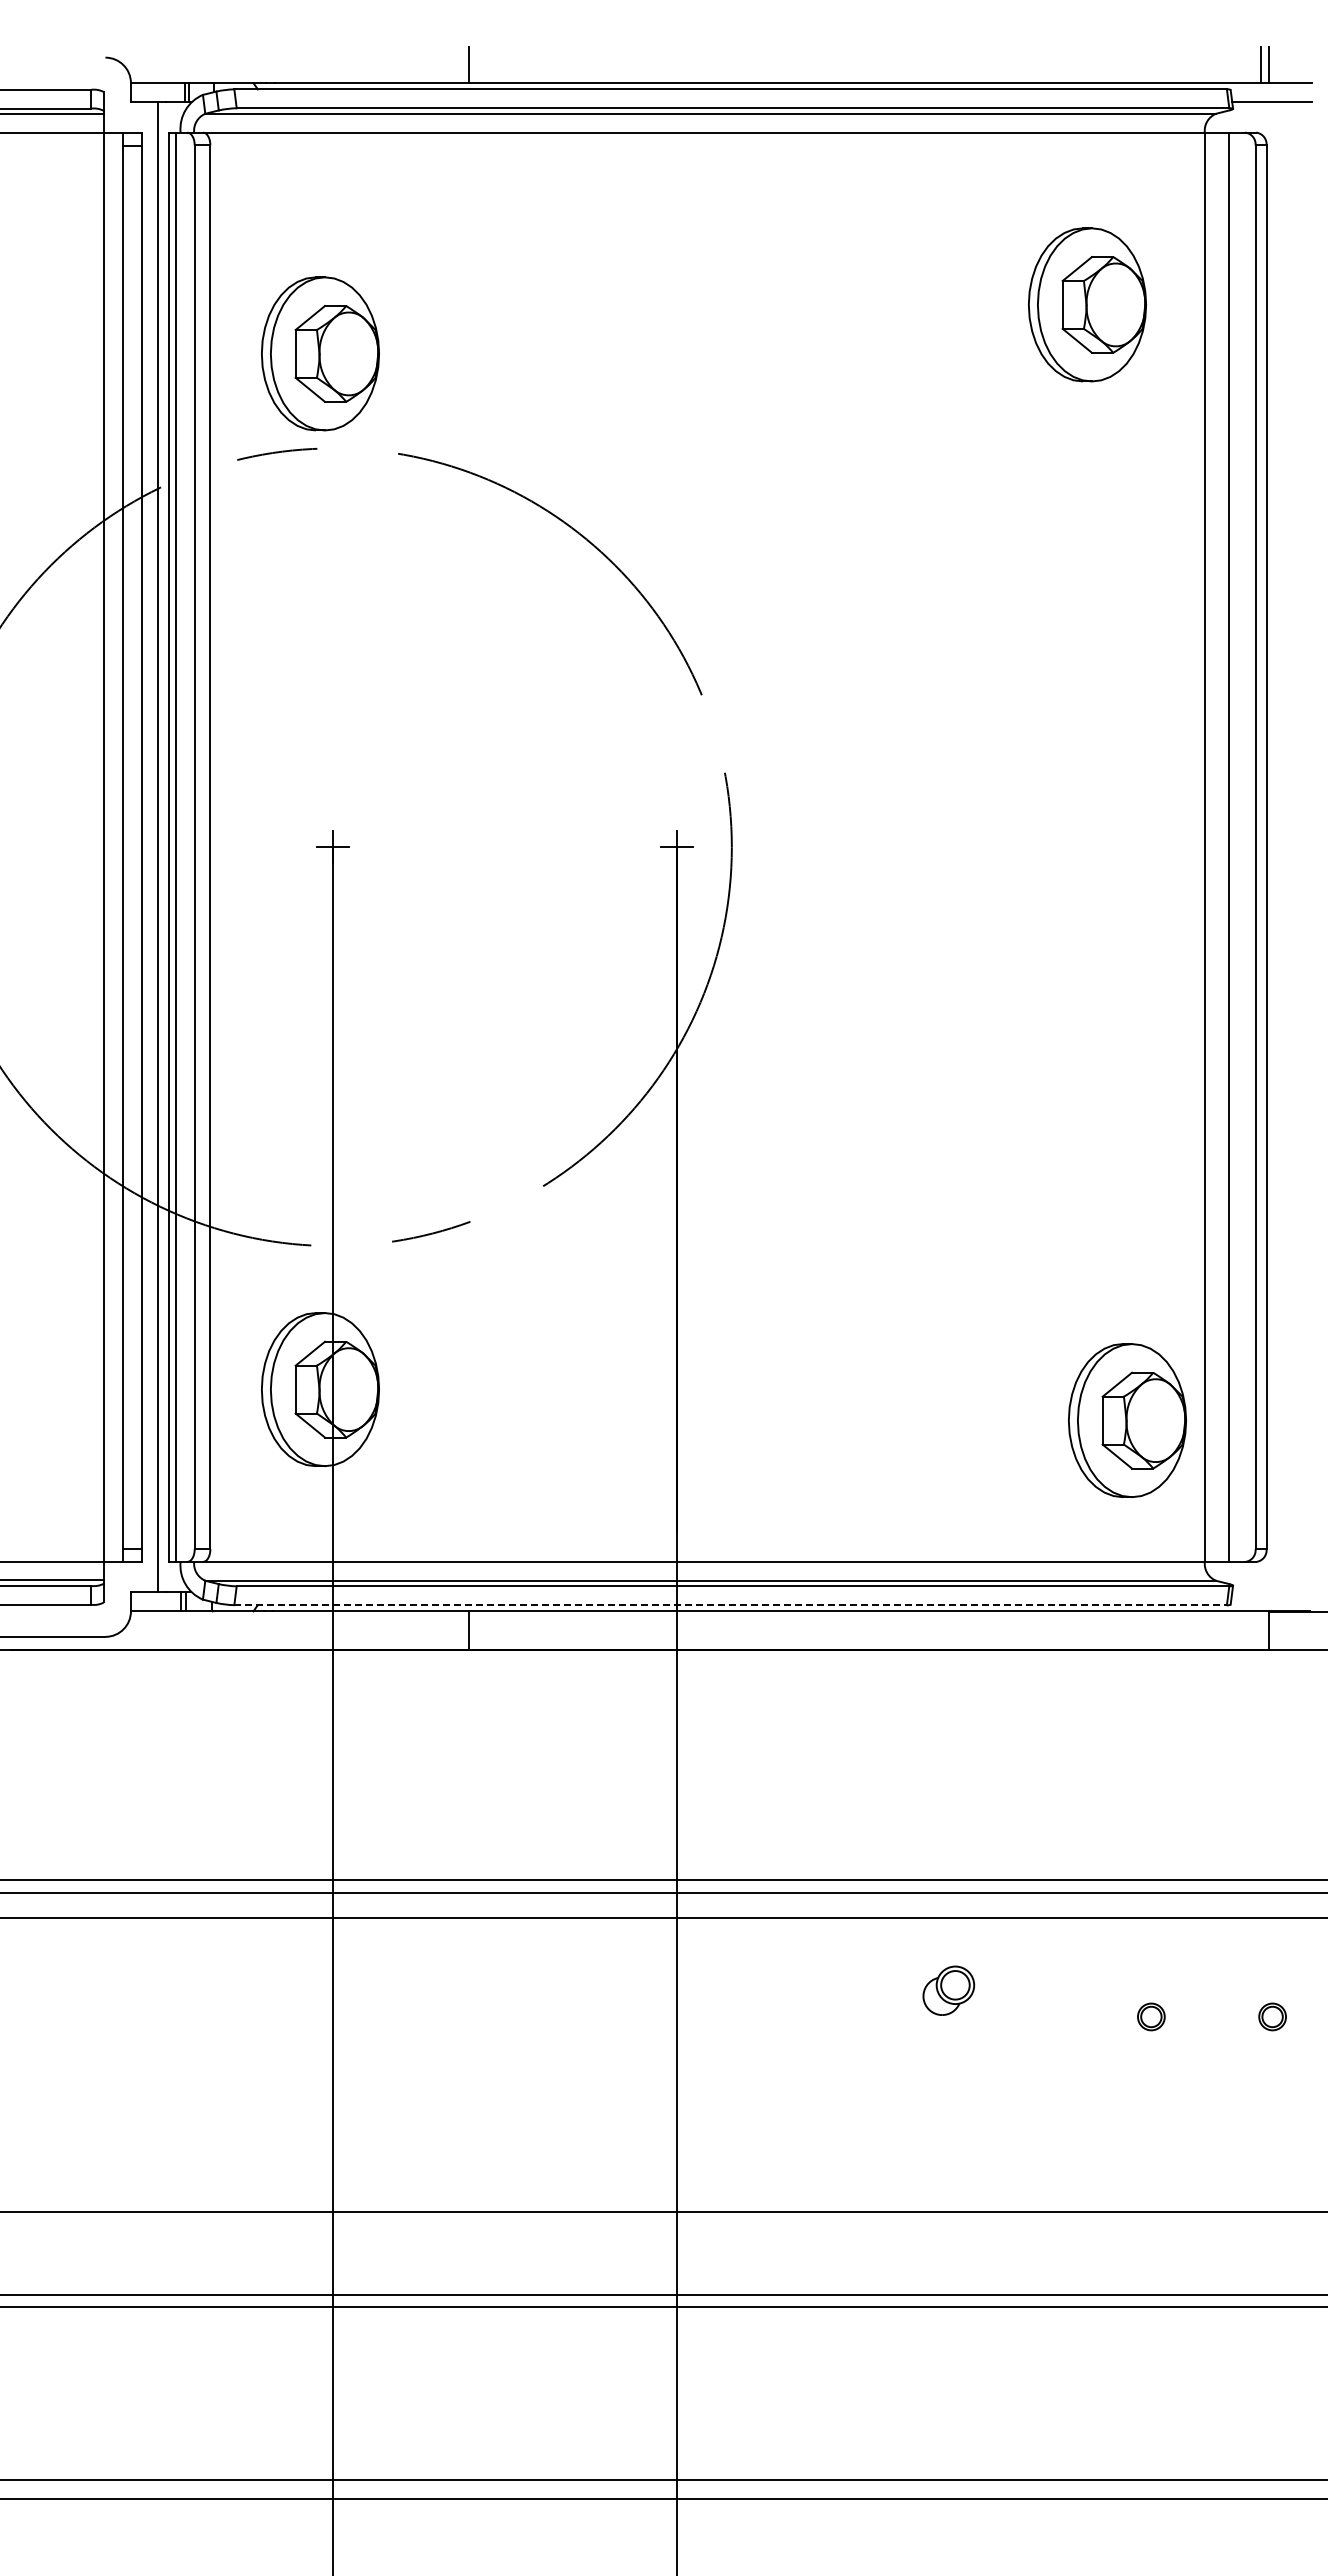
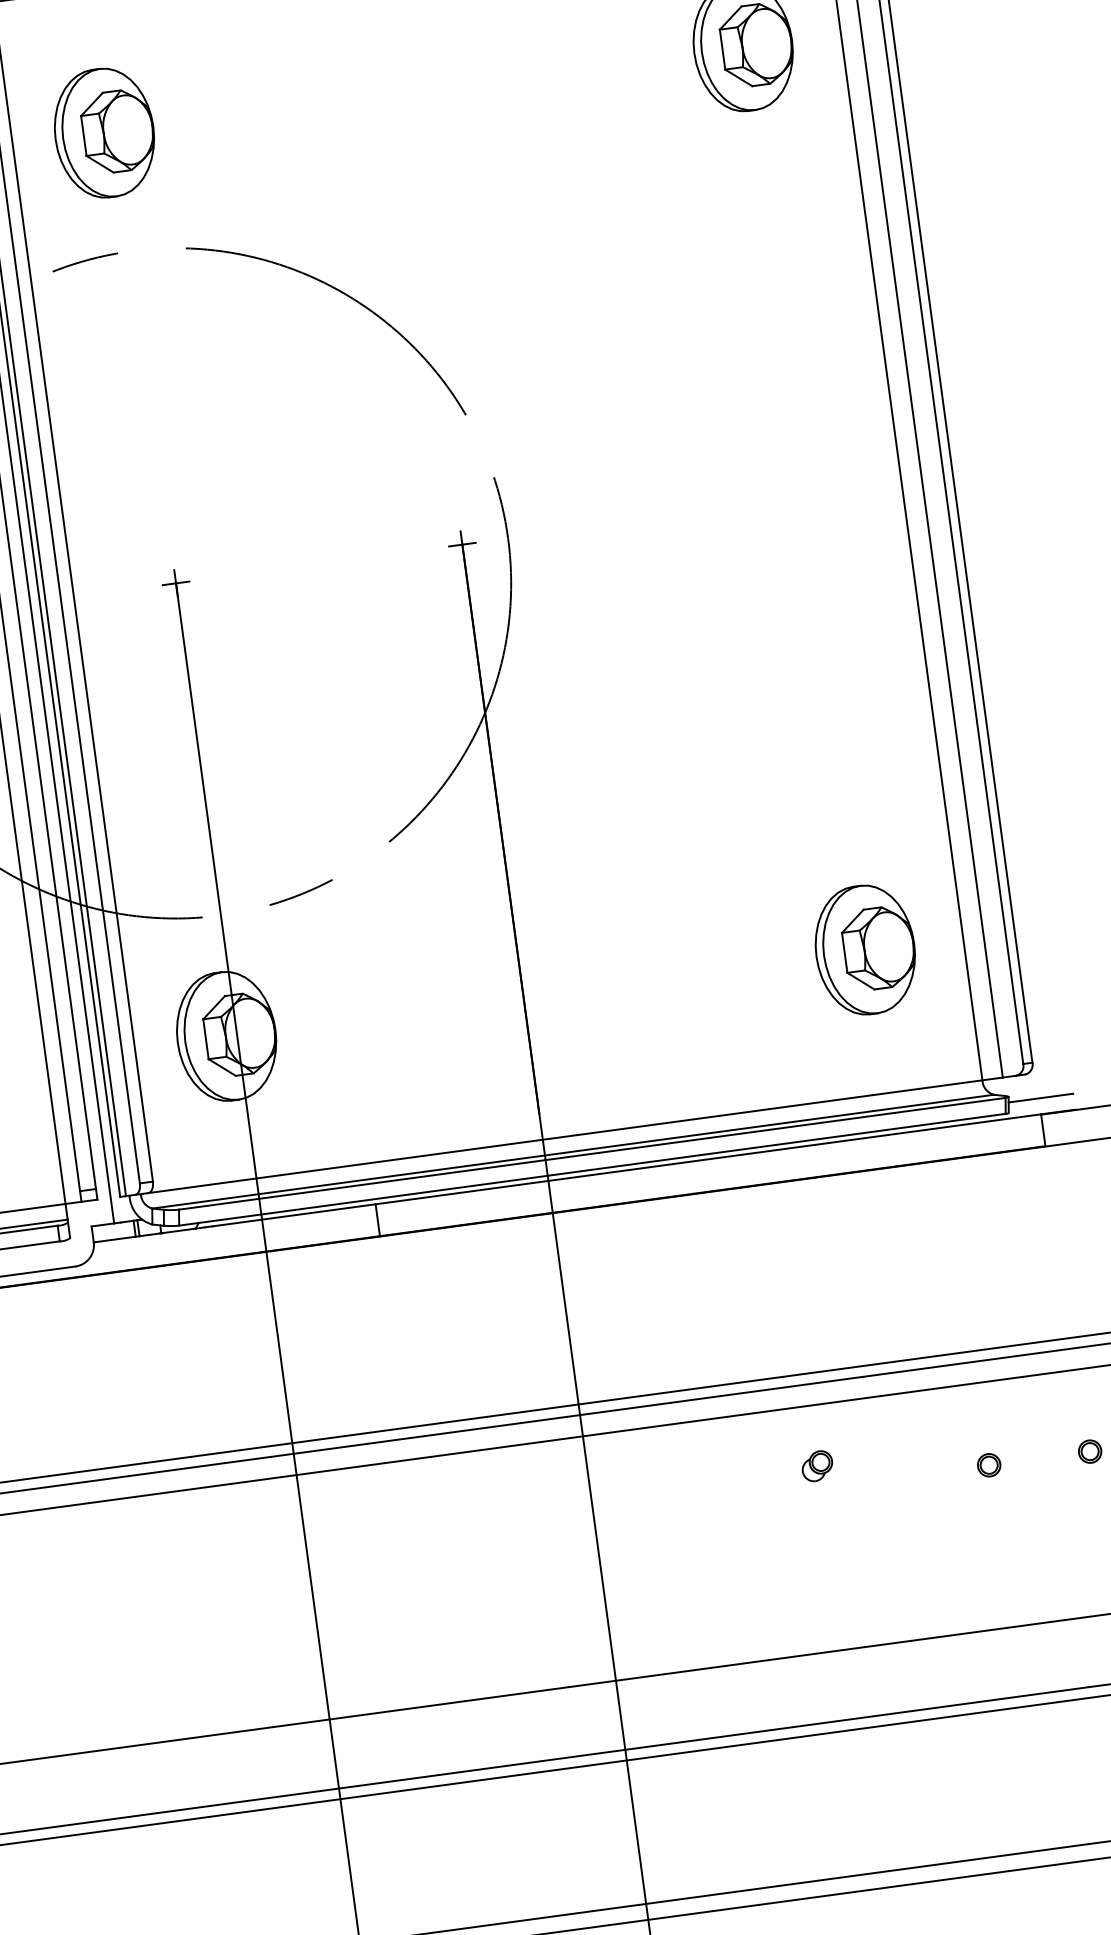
part: (320, 353) -> (104, 132), moved
part: (1127, 1420) -> (865, 949), moved
line: (1270, 1592) -> (1040, 1098), added
line: (731, 1605) -> (593, 1169), dashed -> solid
part: (948, 1990) -> (817, 1466), size x0.71

